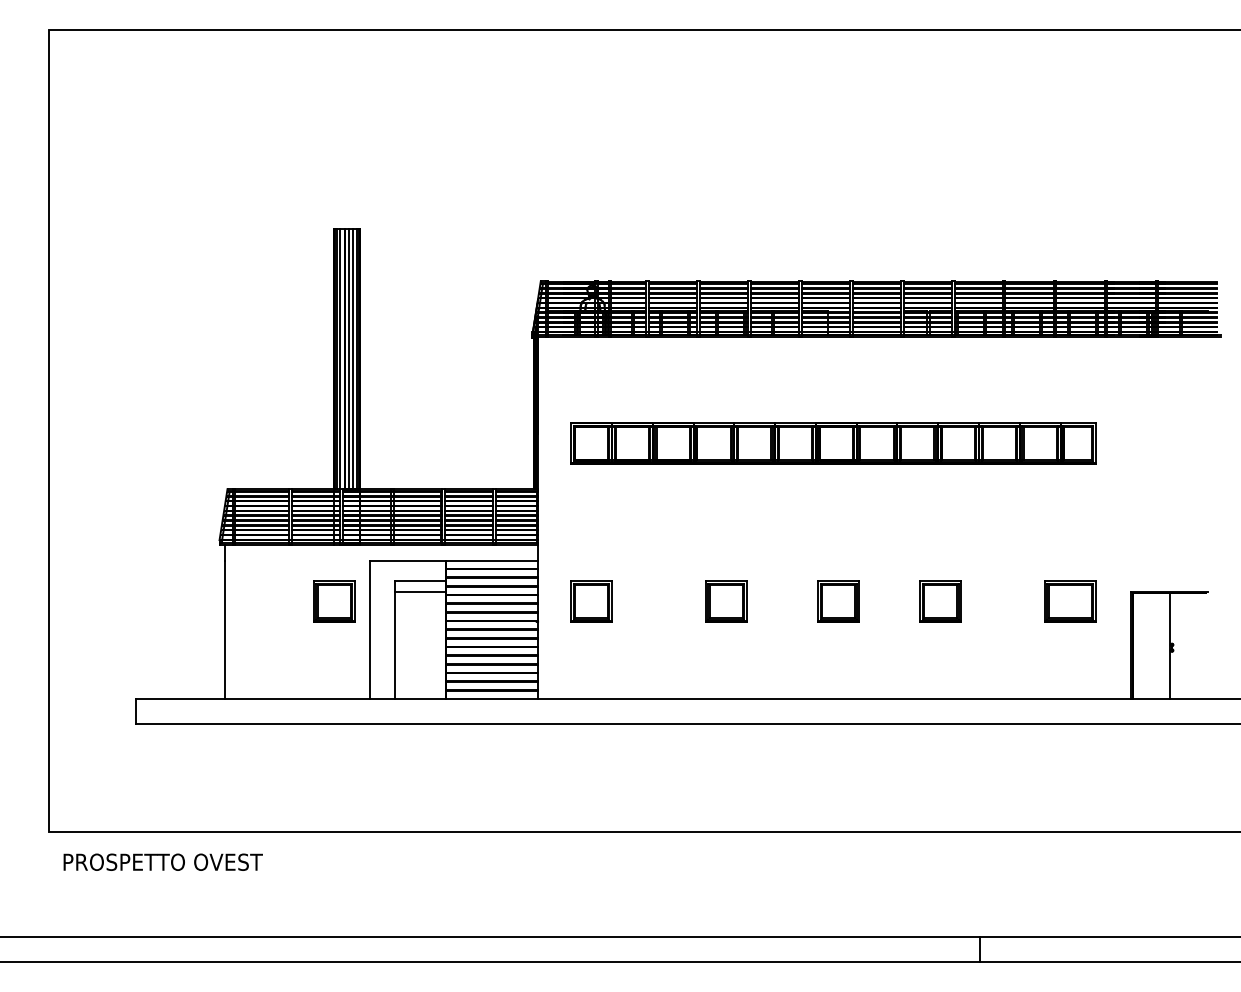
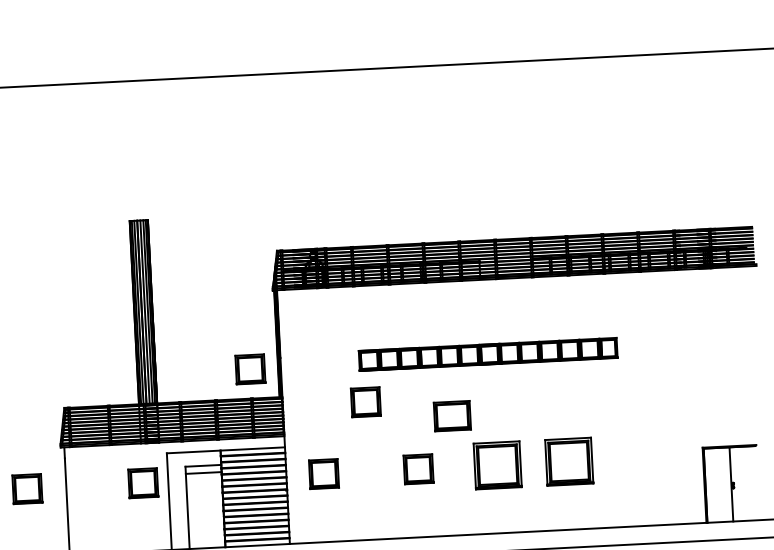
part: (833, 443) -> (488, 354), size x0.7
part: (494, 447) -> (250, 369), added
part: (656, 502) -> (366, 402), added
part: (169, 601) -> (27, 488), added
part: (838, 601) -> (497, 465), size x1.6
part: (940, 601) -> (568, 461), size x1.6
part: (1070, 601) -> (452, 415), moved

